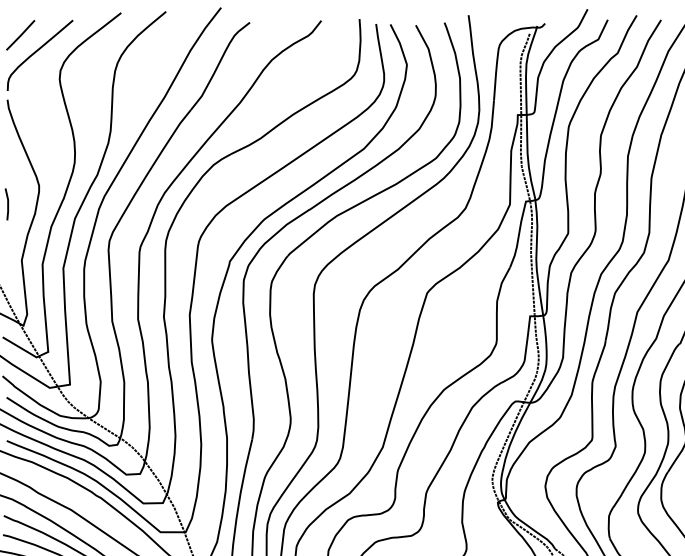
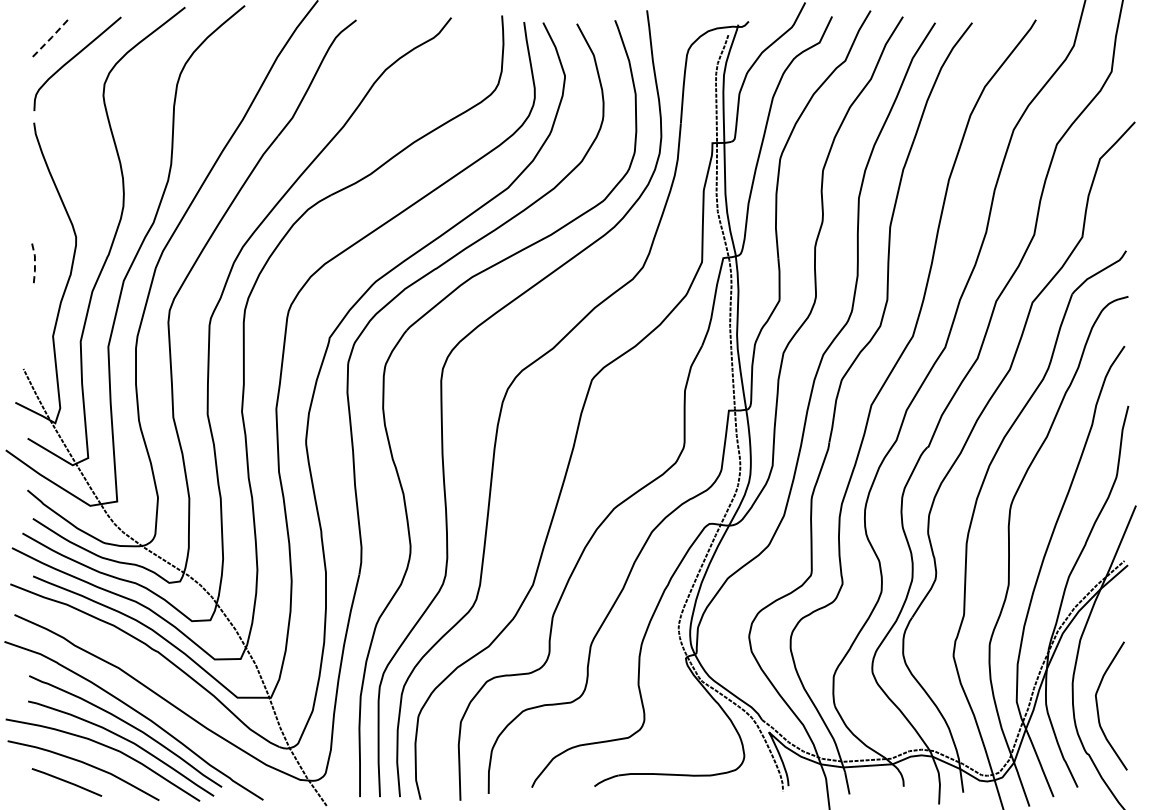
line: (20, 35) -> (51, 37), solid -> dashed
line: (7, 204) -> (34, 261), solid -> dashed

